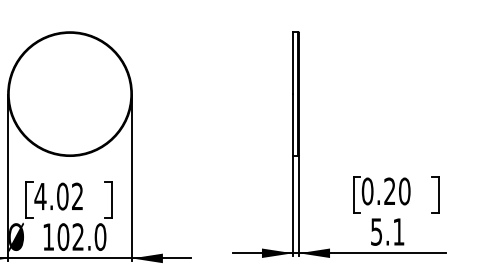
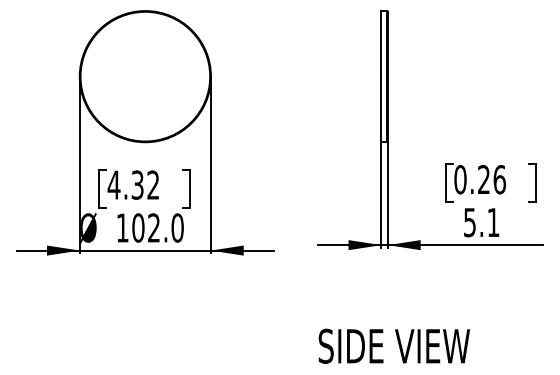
text: (404, 191) -> (499, 179), 0.20 -> 0.26
text: (62, 195) -> (137, 184), 4.02 -> 4.32

